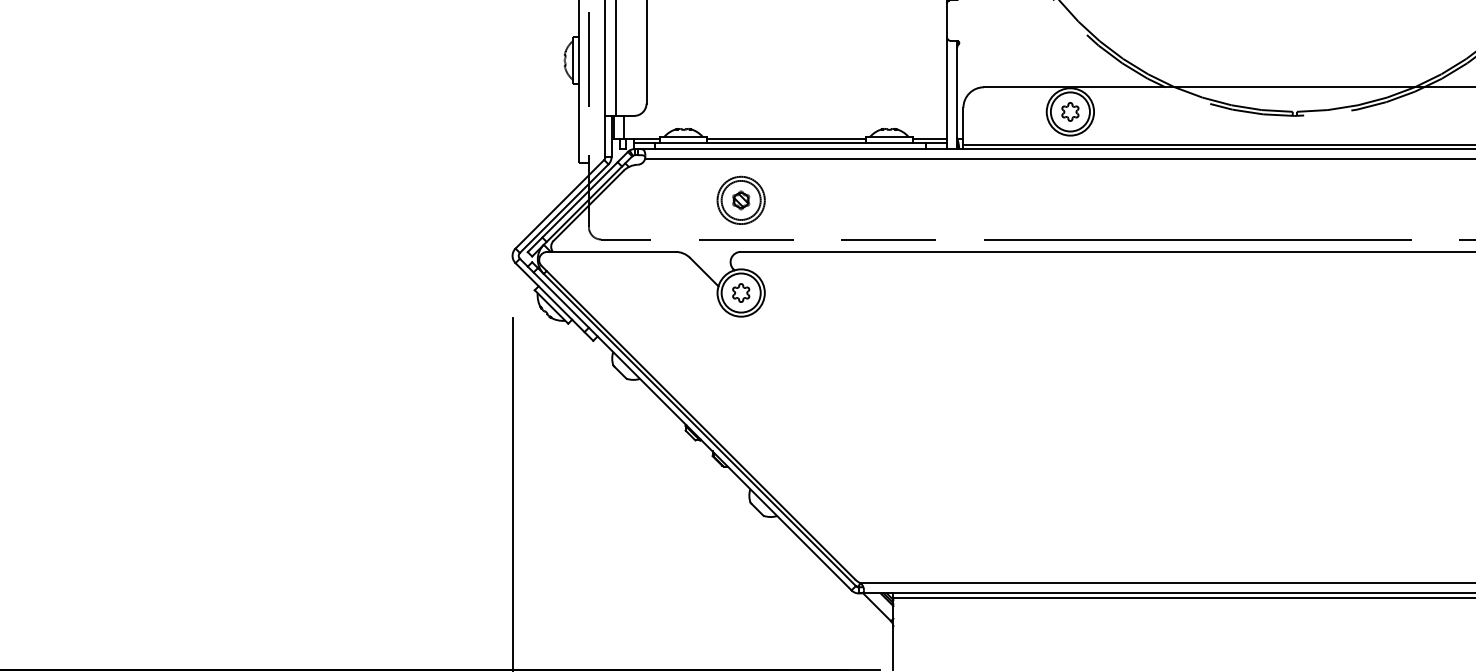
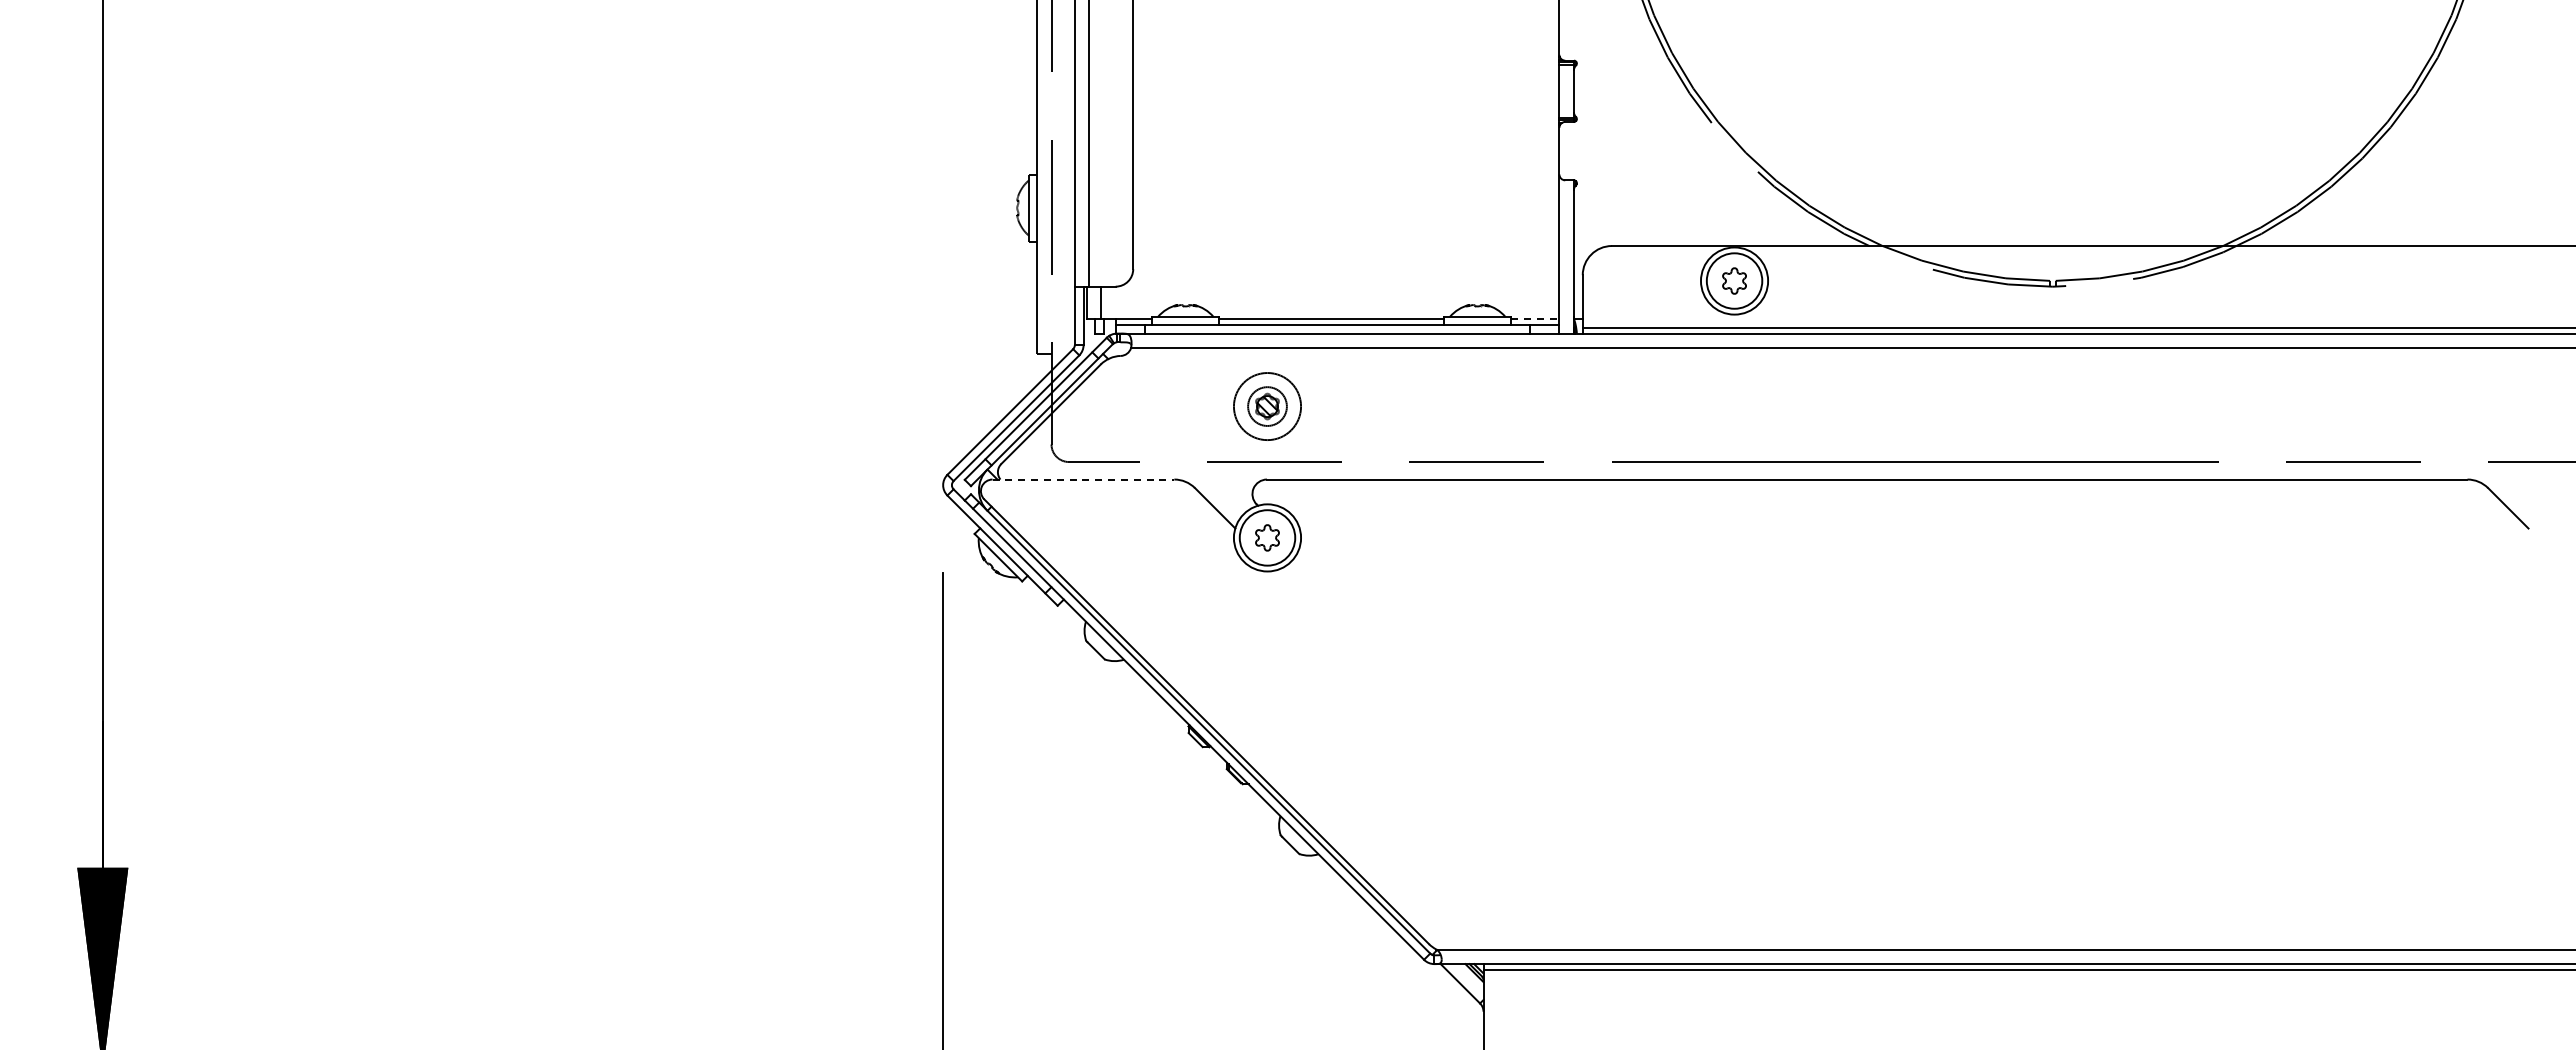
line: (930, 139) -> (1535, 319), solid -> dashed
circle: (741, 200) -> (1267, 406), size x0.7
line: (611, 251) -> (1083, 479), solid -> dashed

